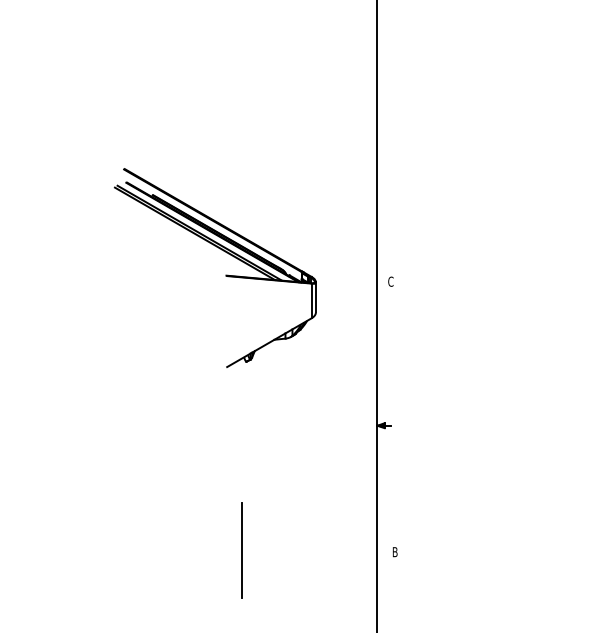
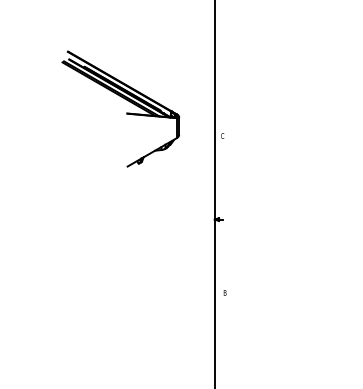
part: (225, 273) -> (126, 112), moved
line: (242, 549) -> (136, 291), removed

